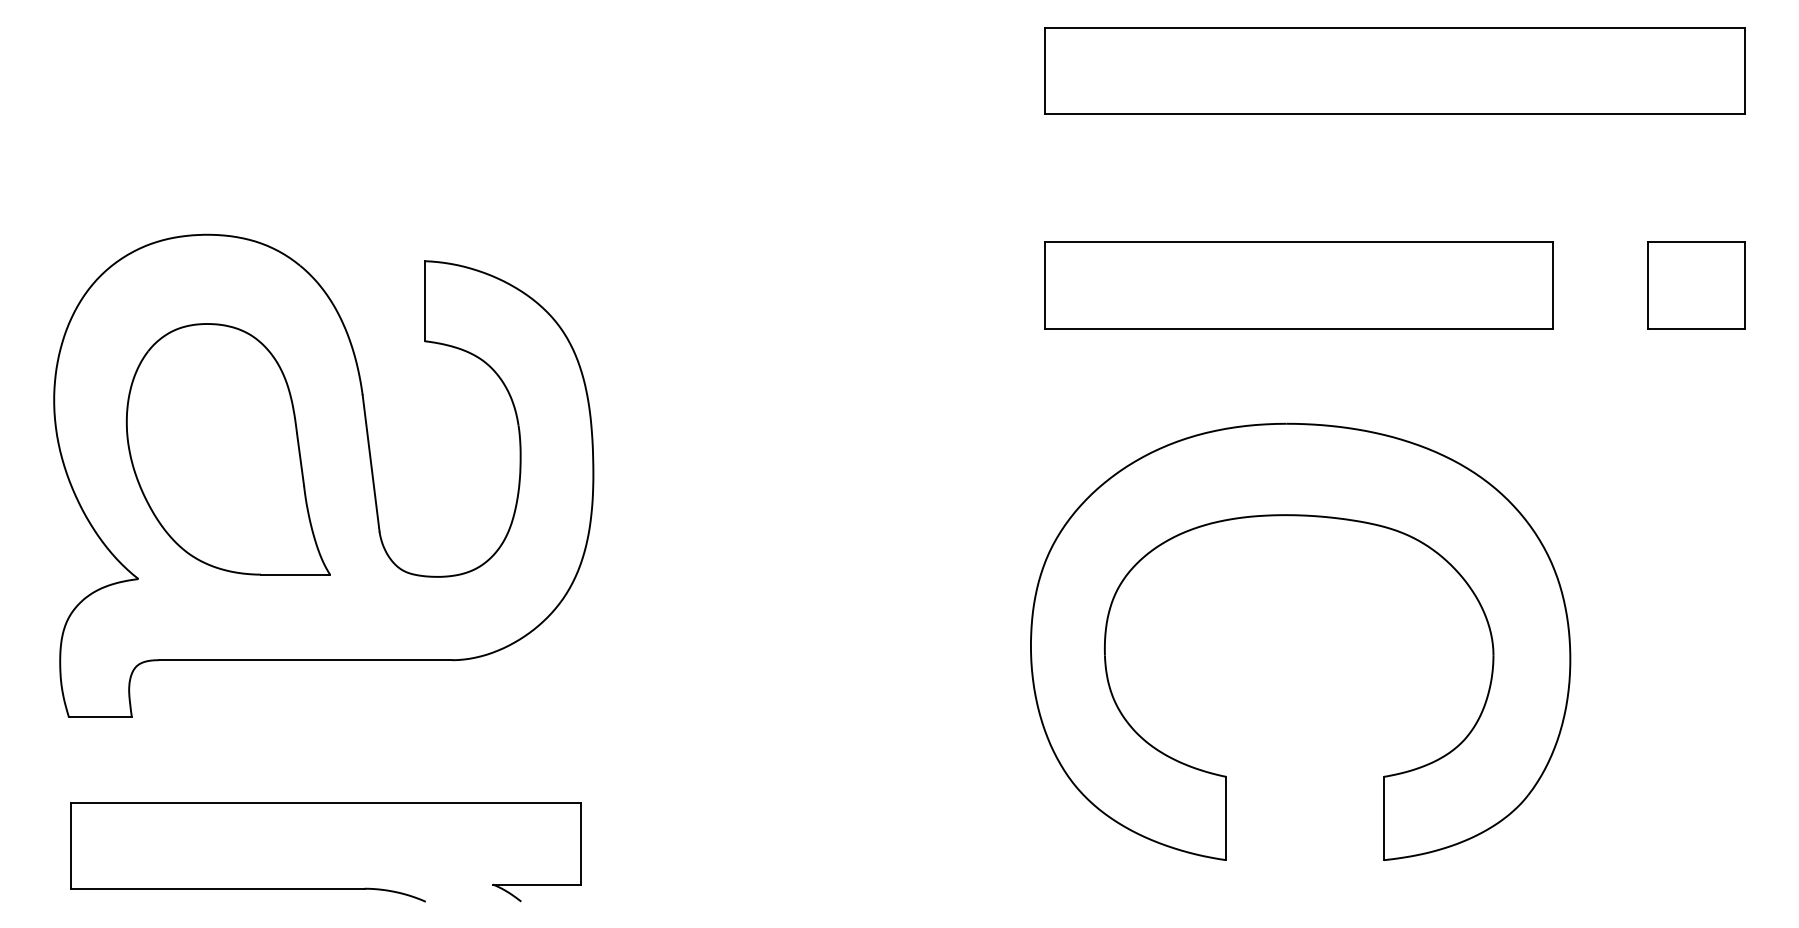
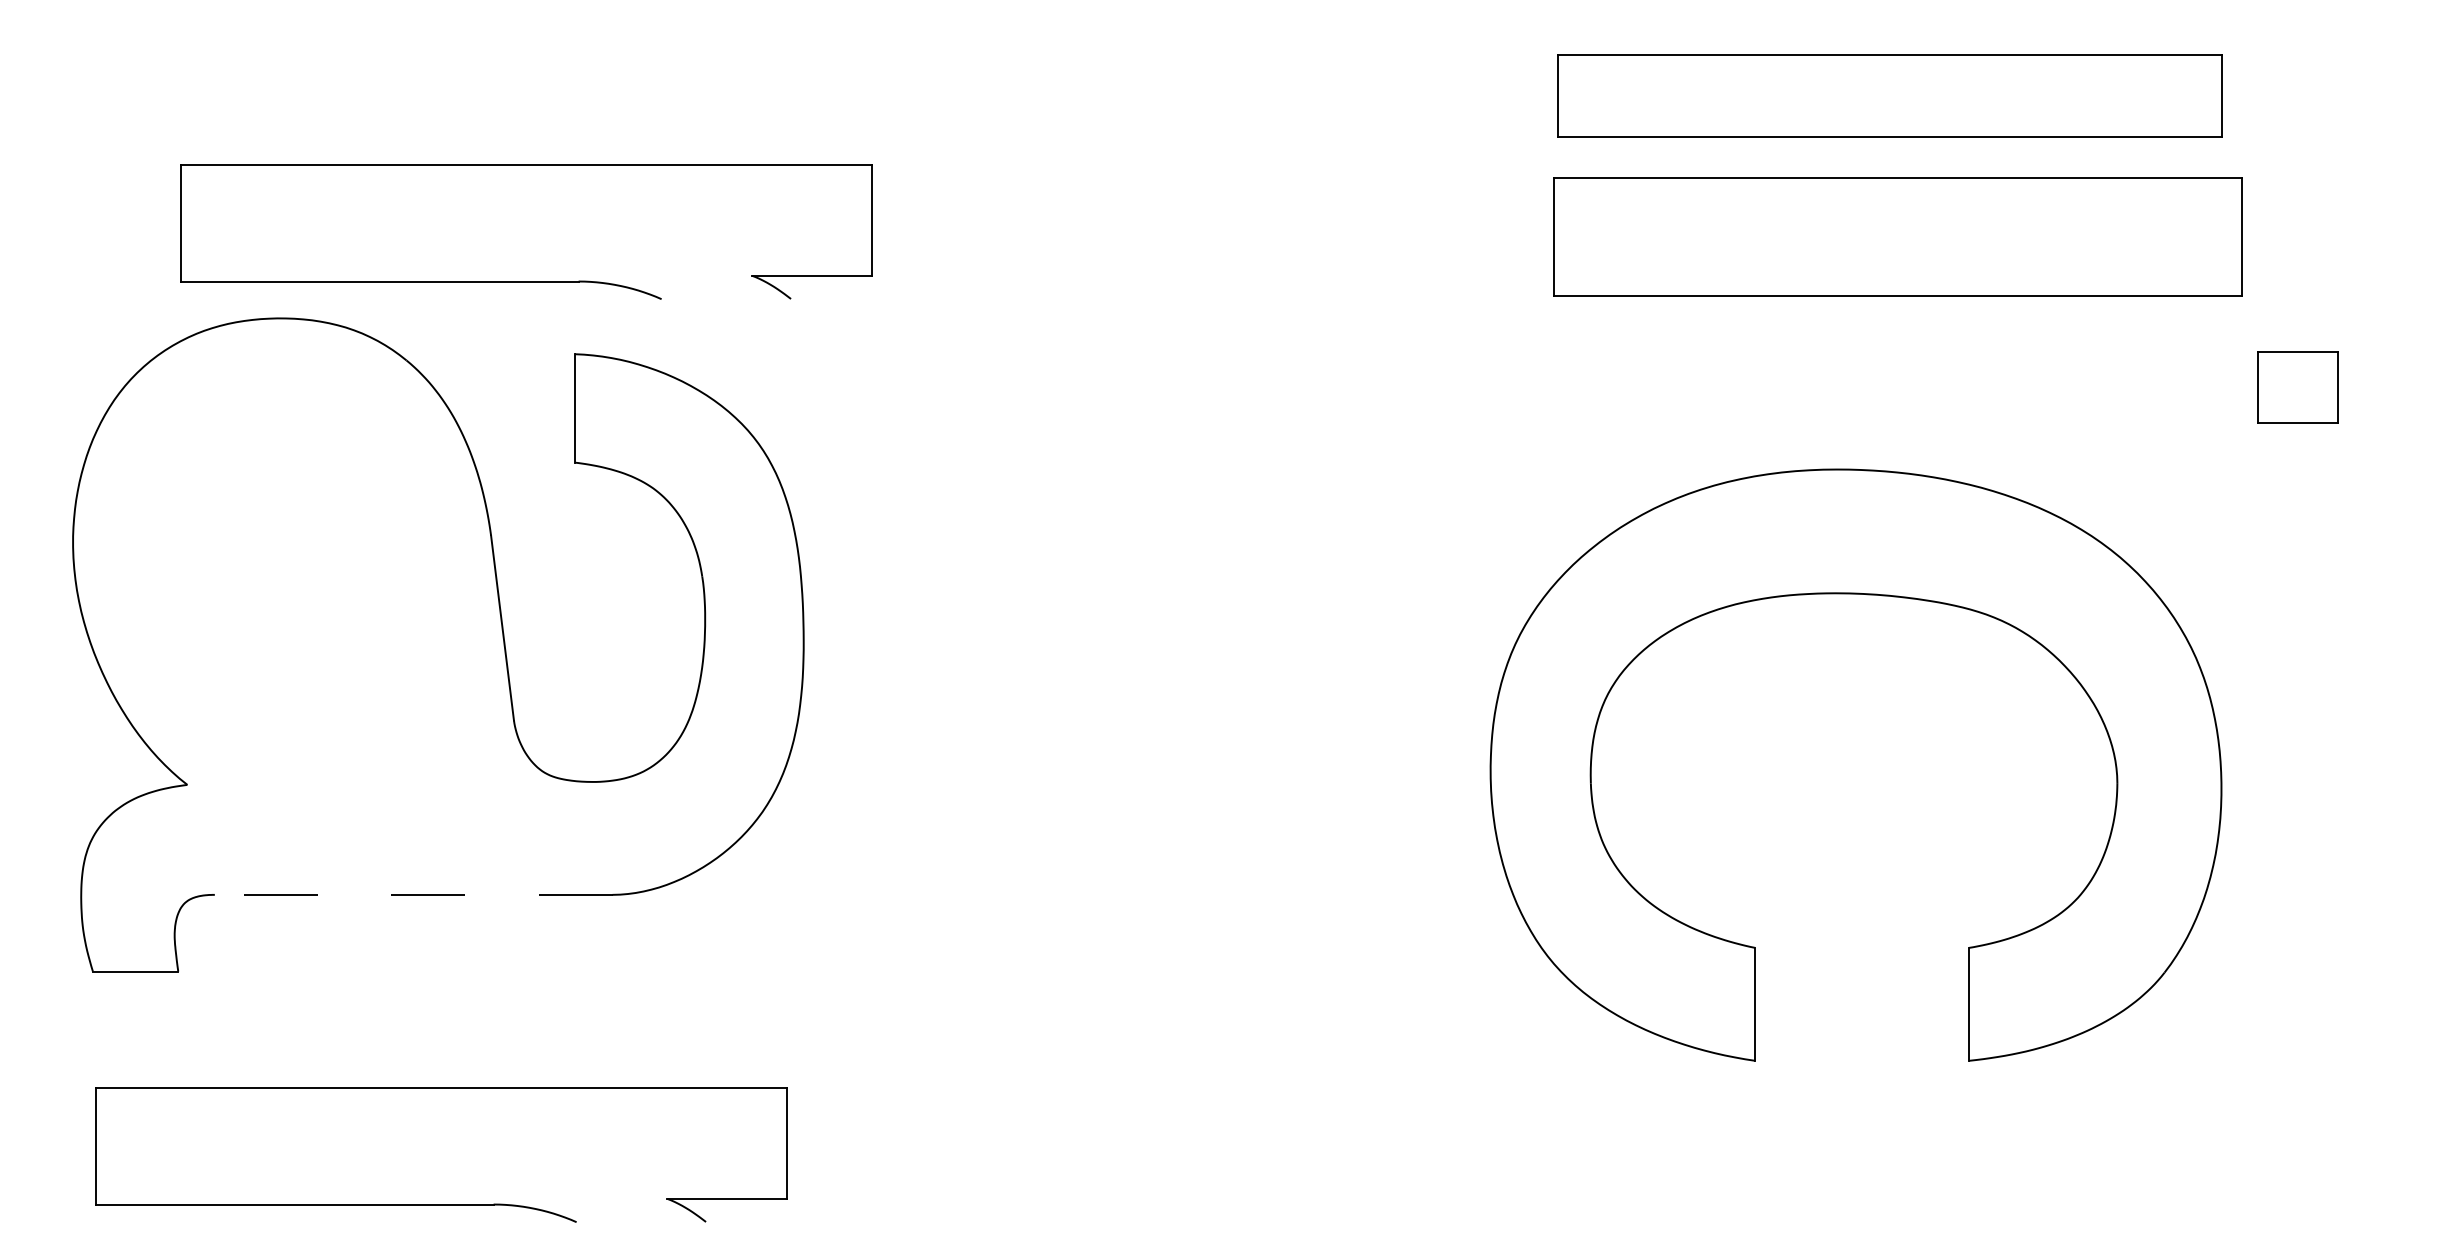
part: (1394, 70) -> (1889, 95), size x0.7
part: (388, 207) -> (526, 281), added
part: (1298, 285) -> (1897, 236), moved
part: (1695, 285) -> (2297, 386), size x0.6
part: (227, 448) -> (308, 608), removed
part: (1309, 516) -> (1867, 595), moved
line: (305, 659) -> (413, 894), solid -> dashed

